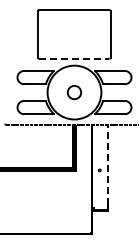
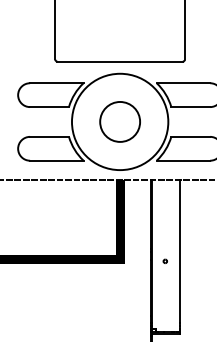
line: (74, 58) -> (120, 60), dashed -> solid
circle: (74, 92) -> (120, 121), size x1.67
line: (107, 164) -> (179, 250), dashed -> solid

